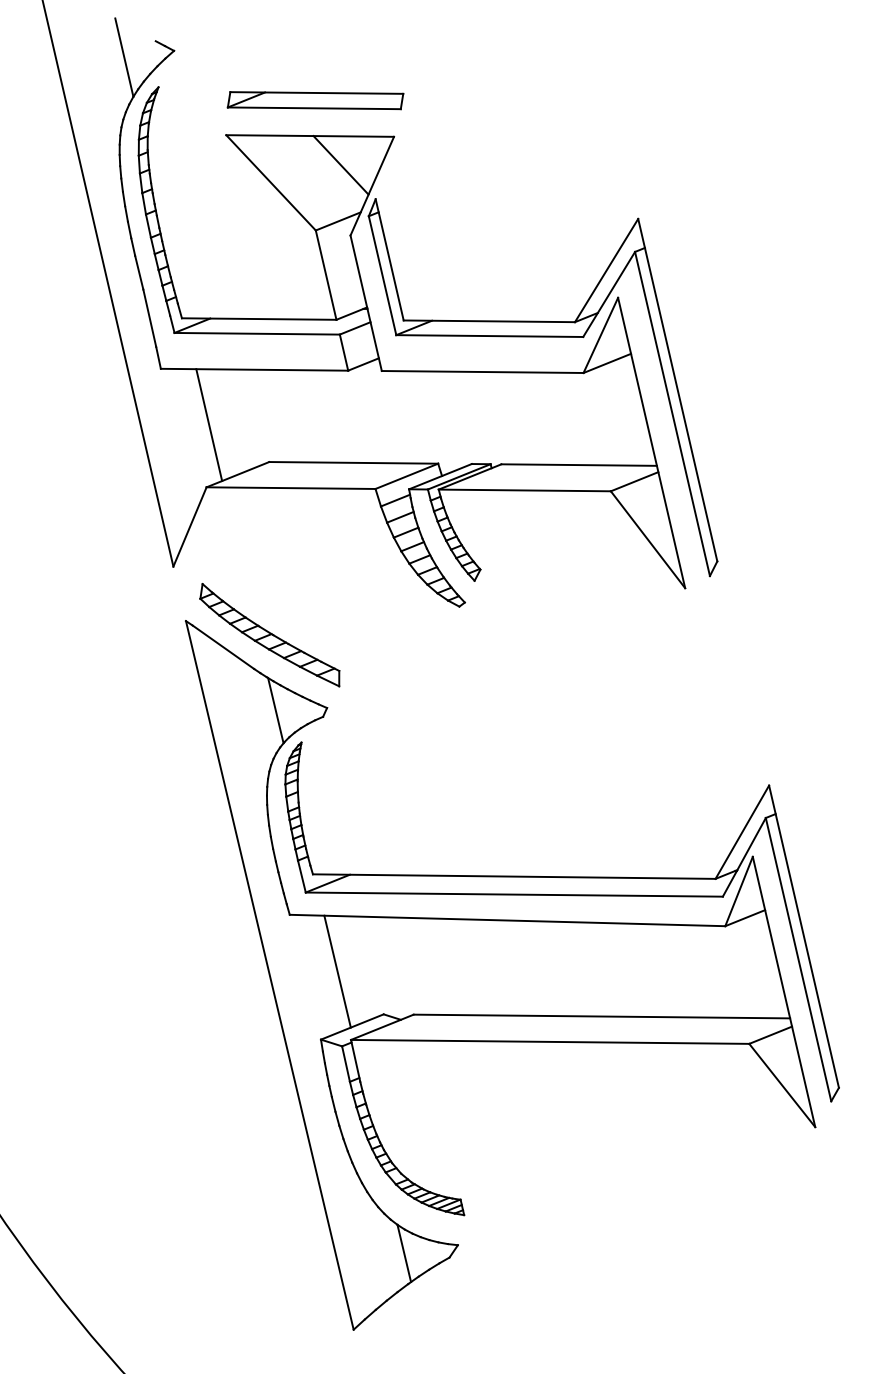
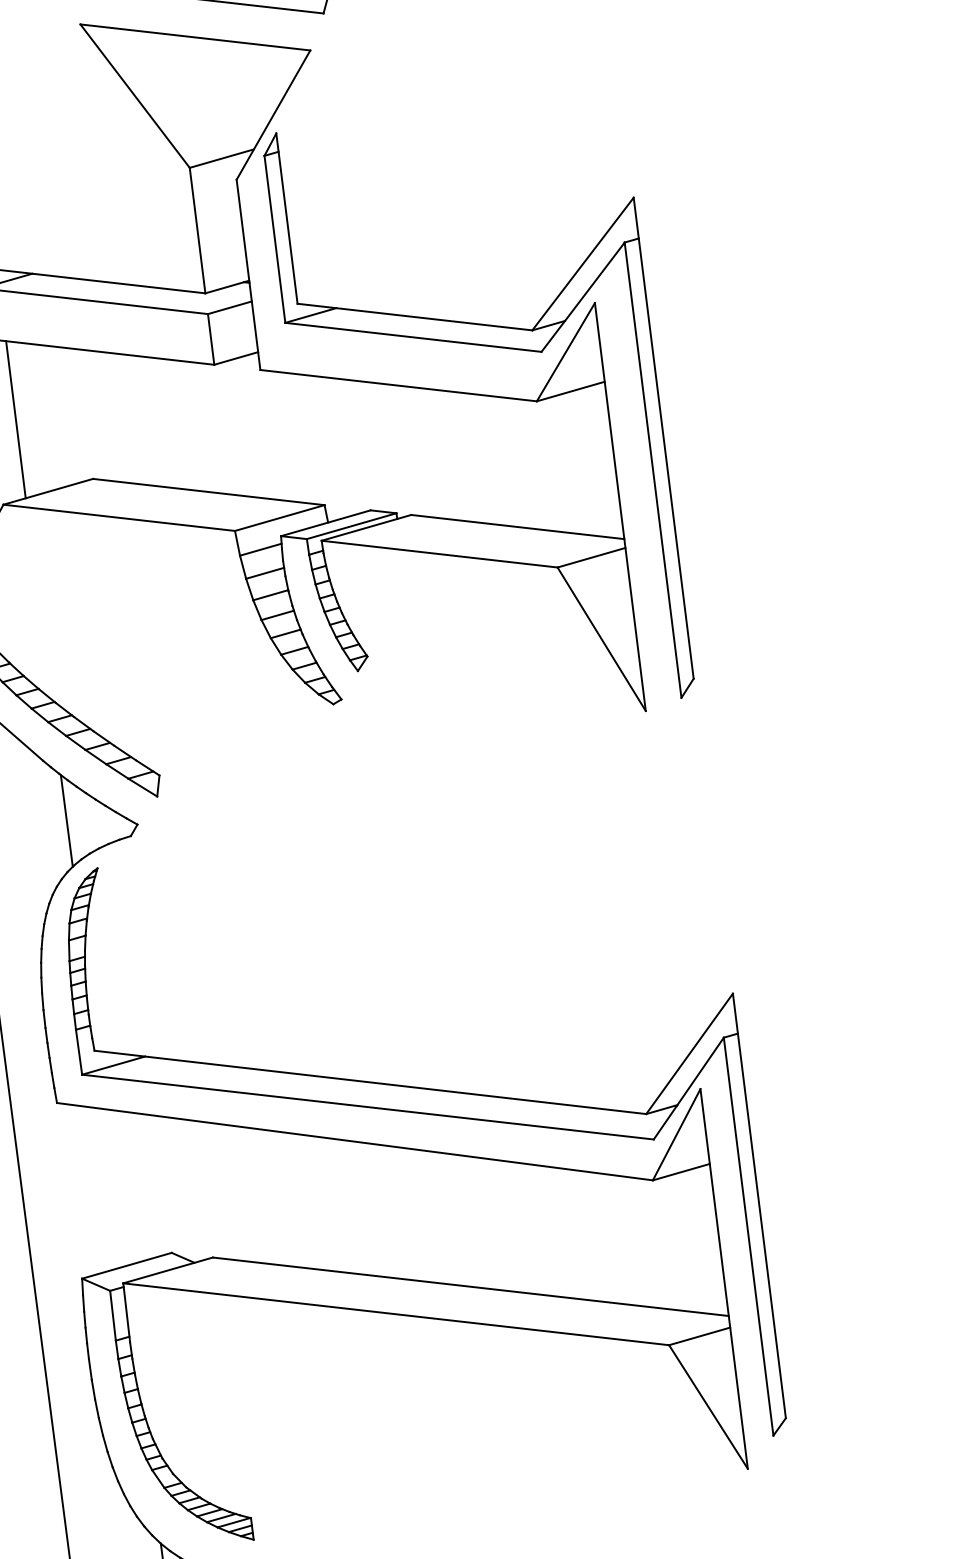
line: (340, 165) -> (232, 82), removed
line: (337, 971) -> (114, 1187), removed

